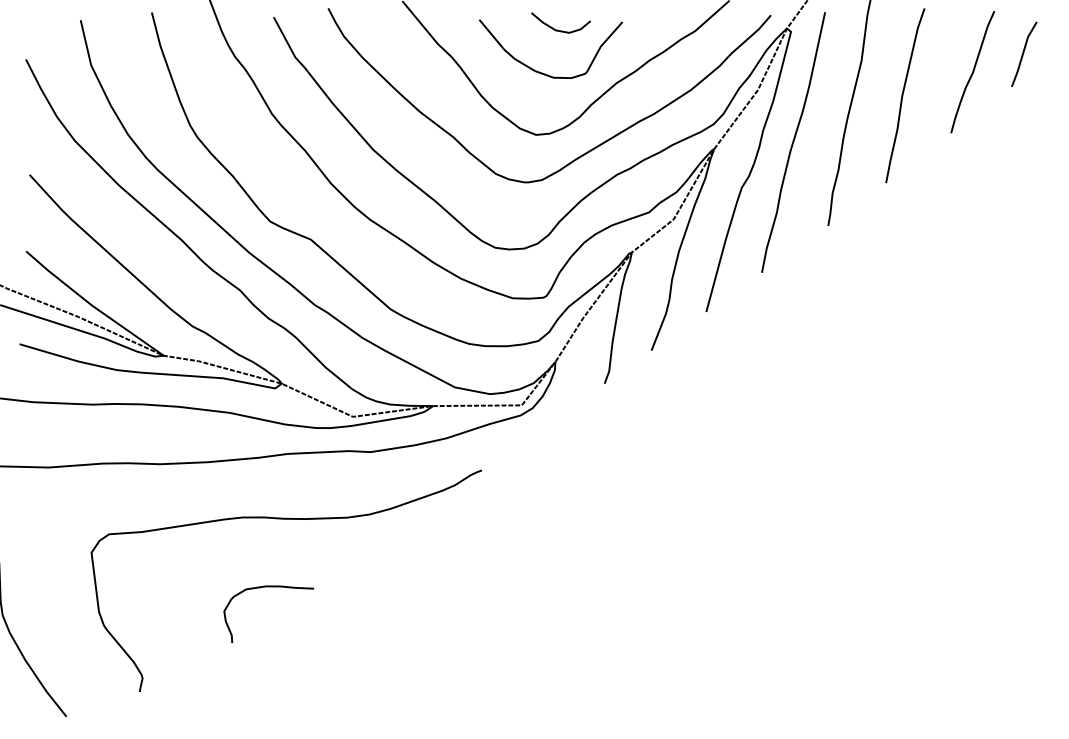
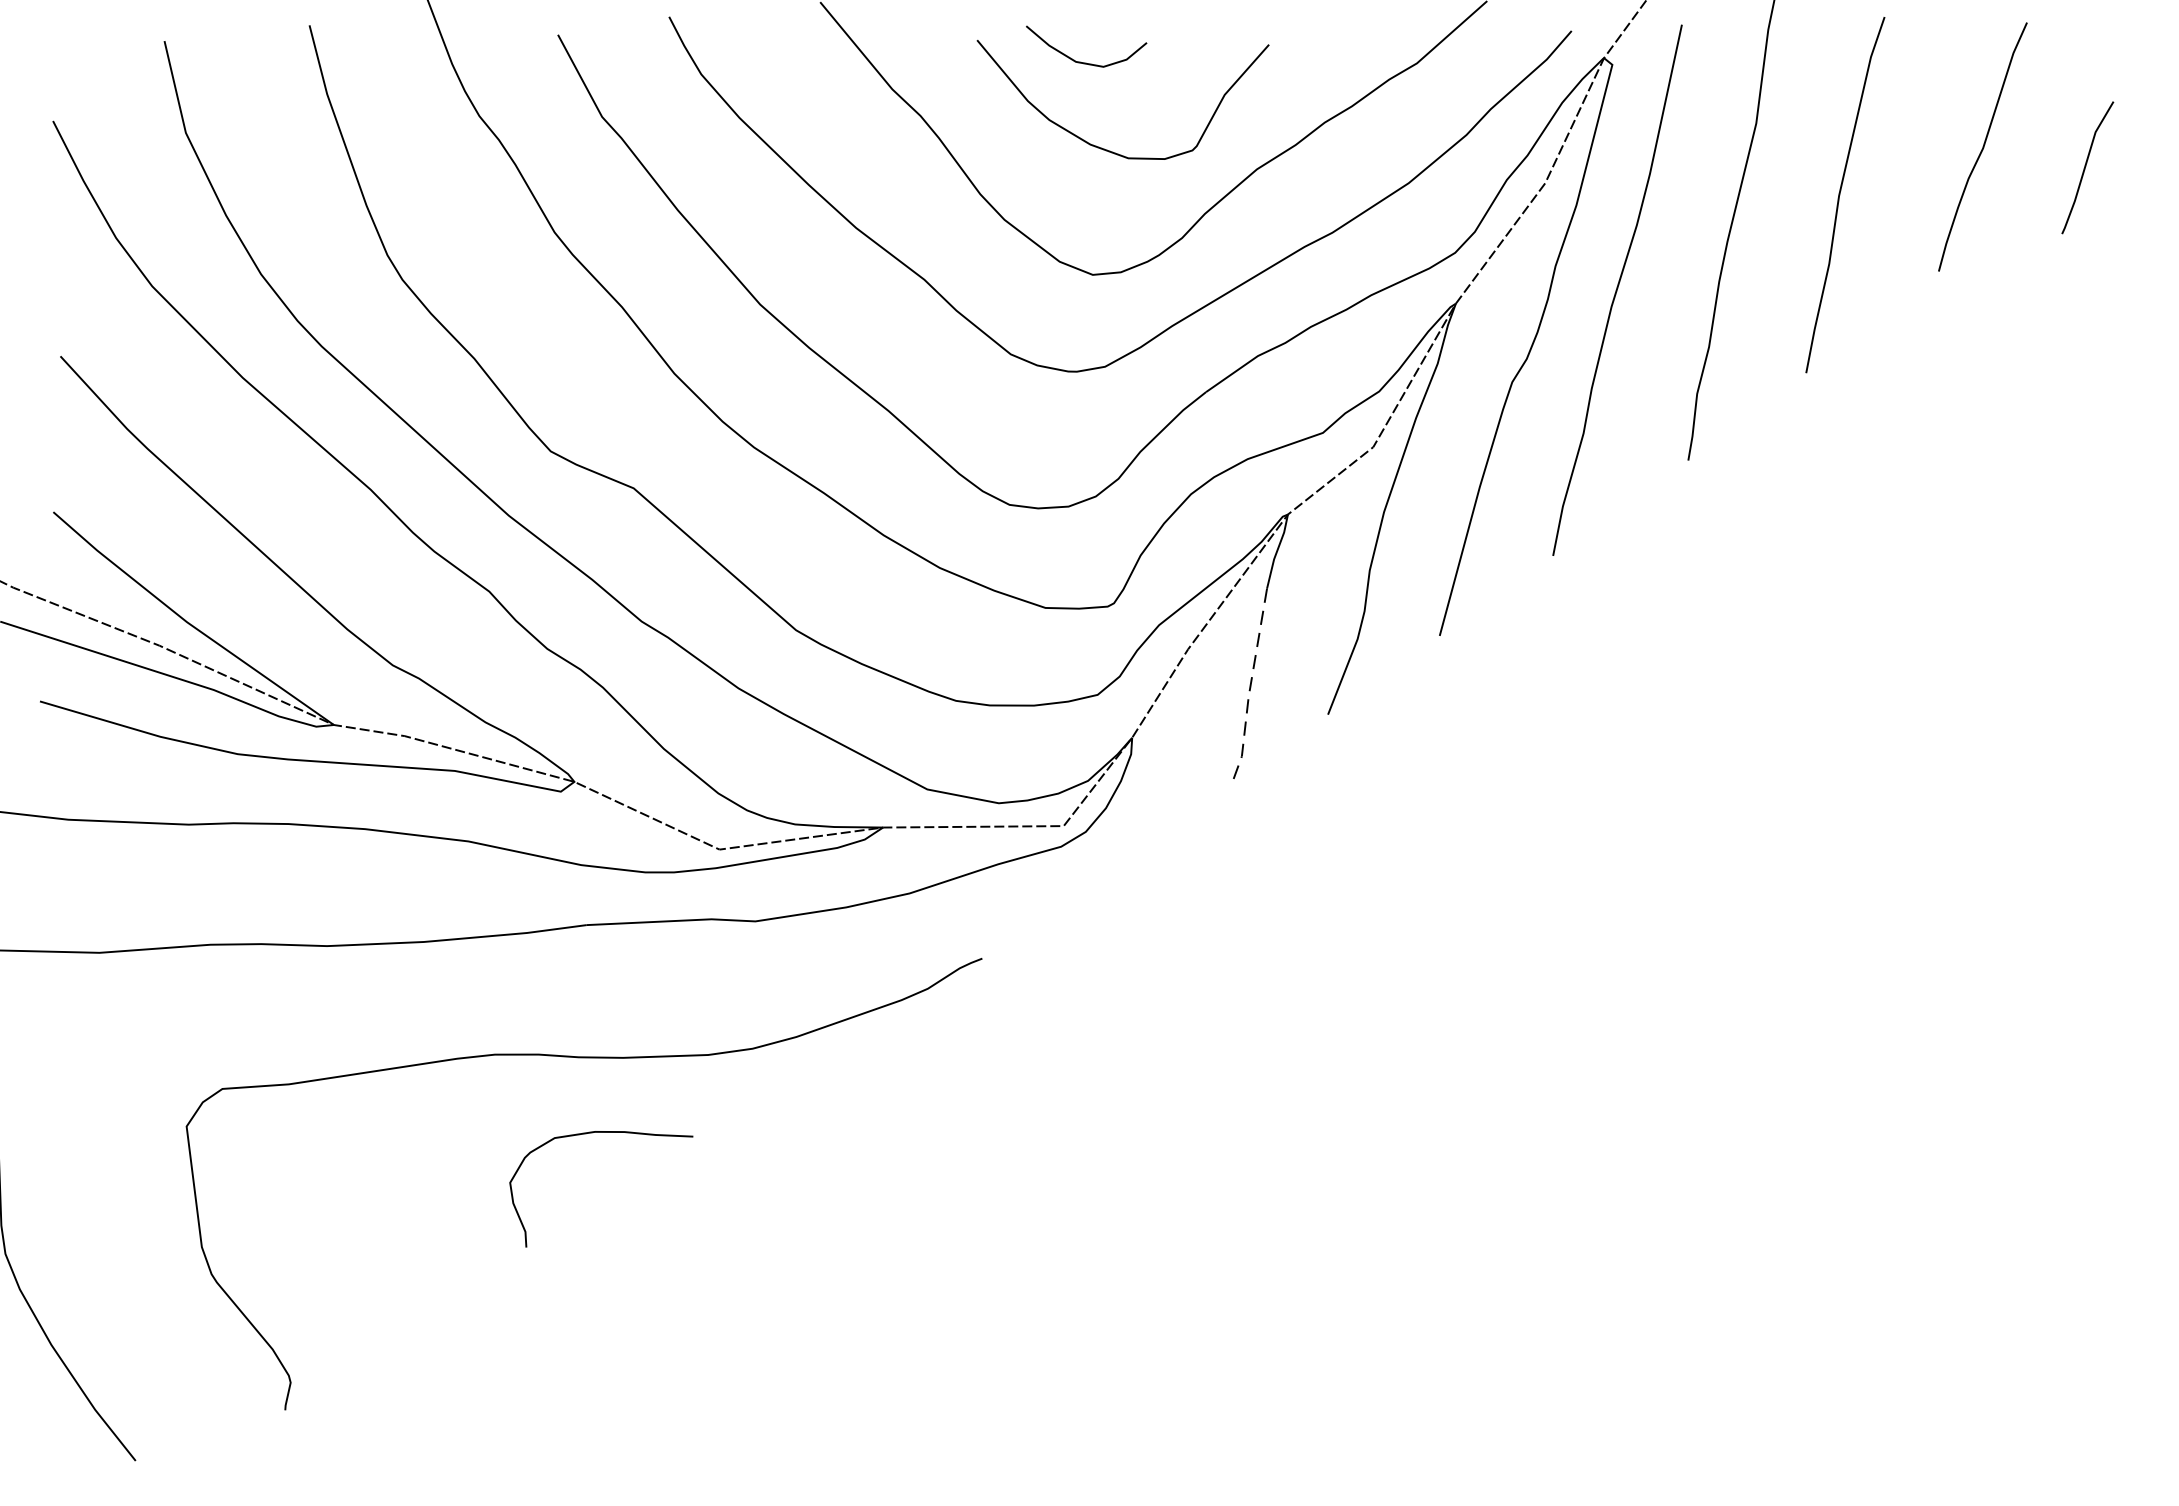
curve: (557, 29) -> (1079, 59), moved
line: (1024, 53) -> (2088, 165), moved
line: (613, 338) -> (1250, 689), solid -> dashed
curve: (268, 587) -> (600, 1134), moved

